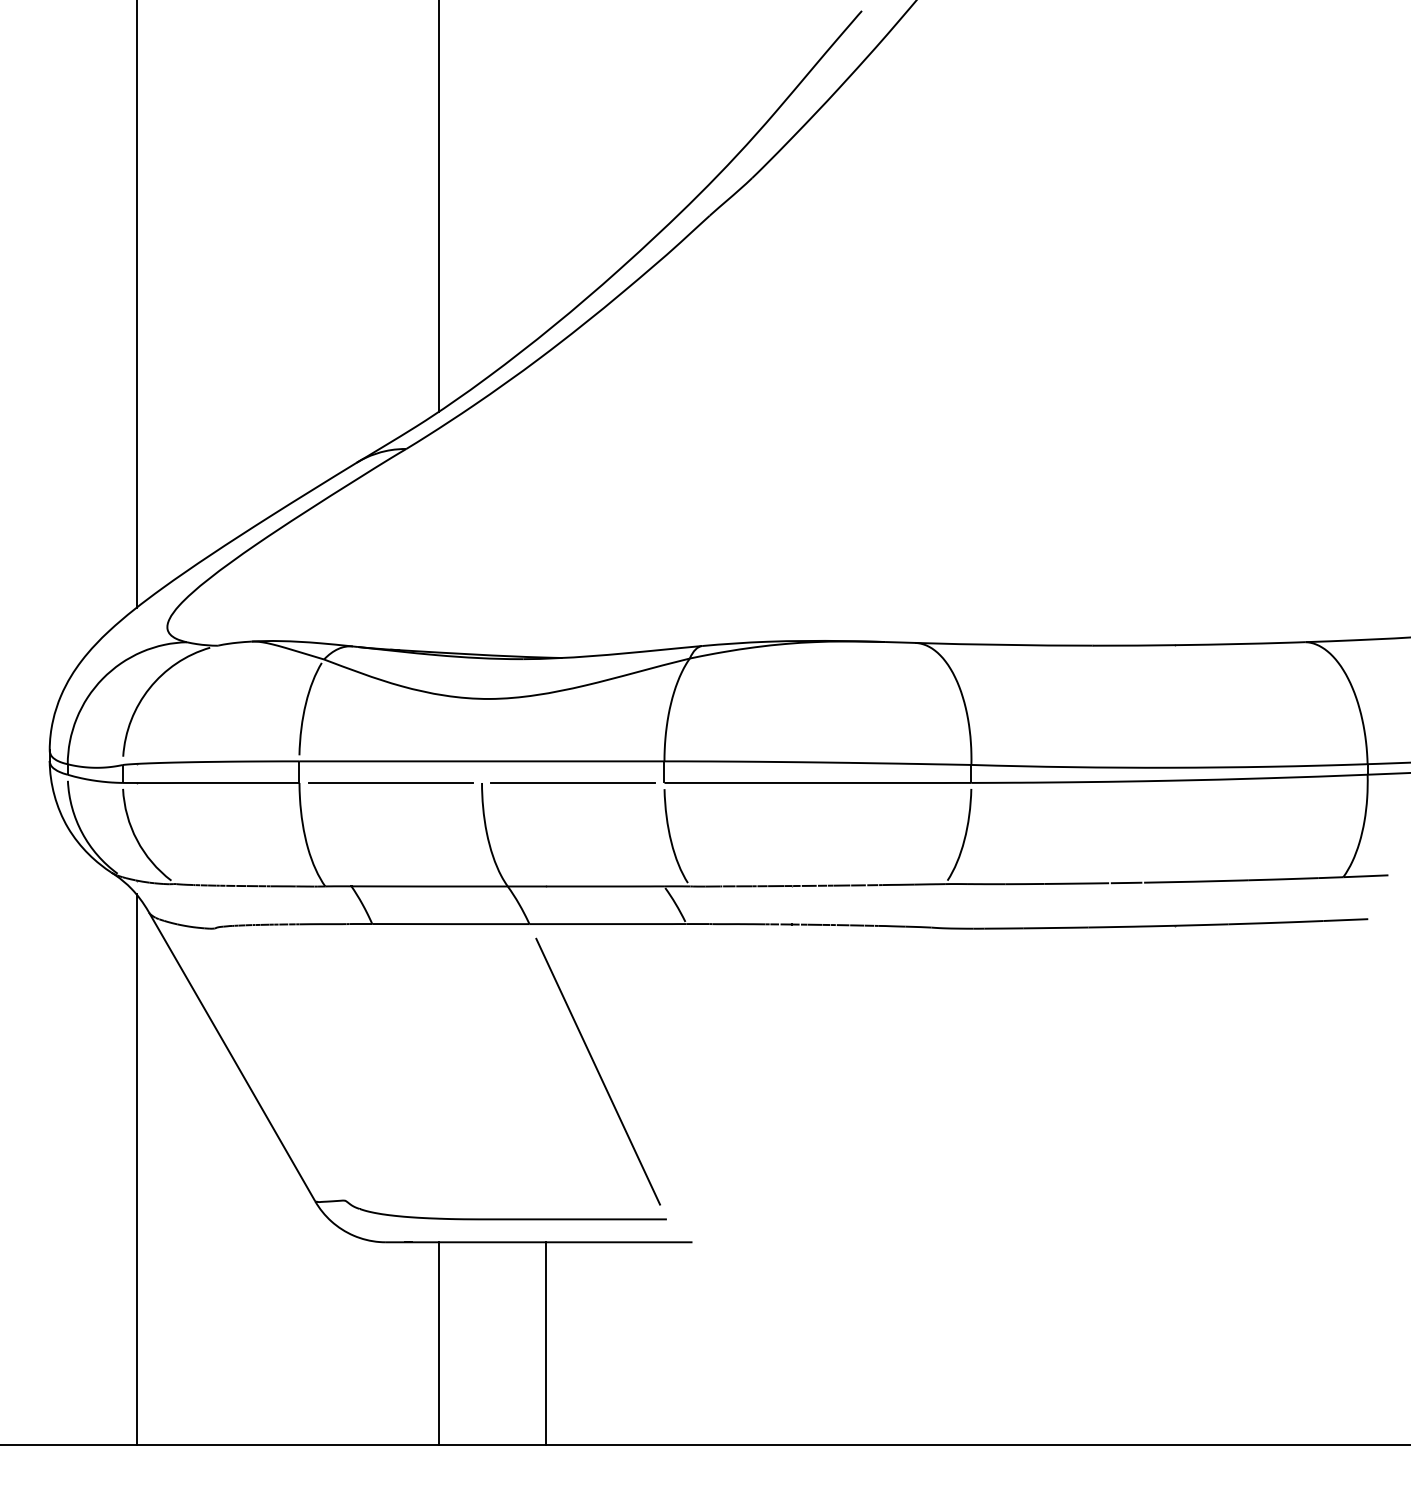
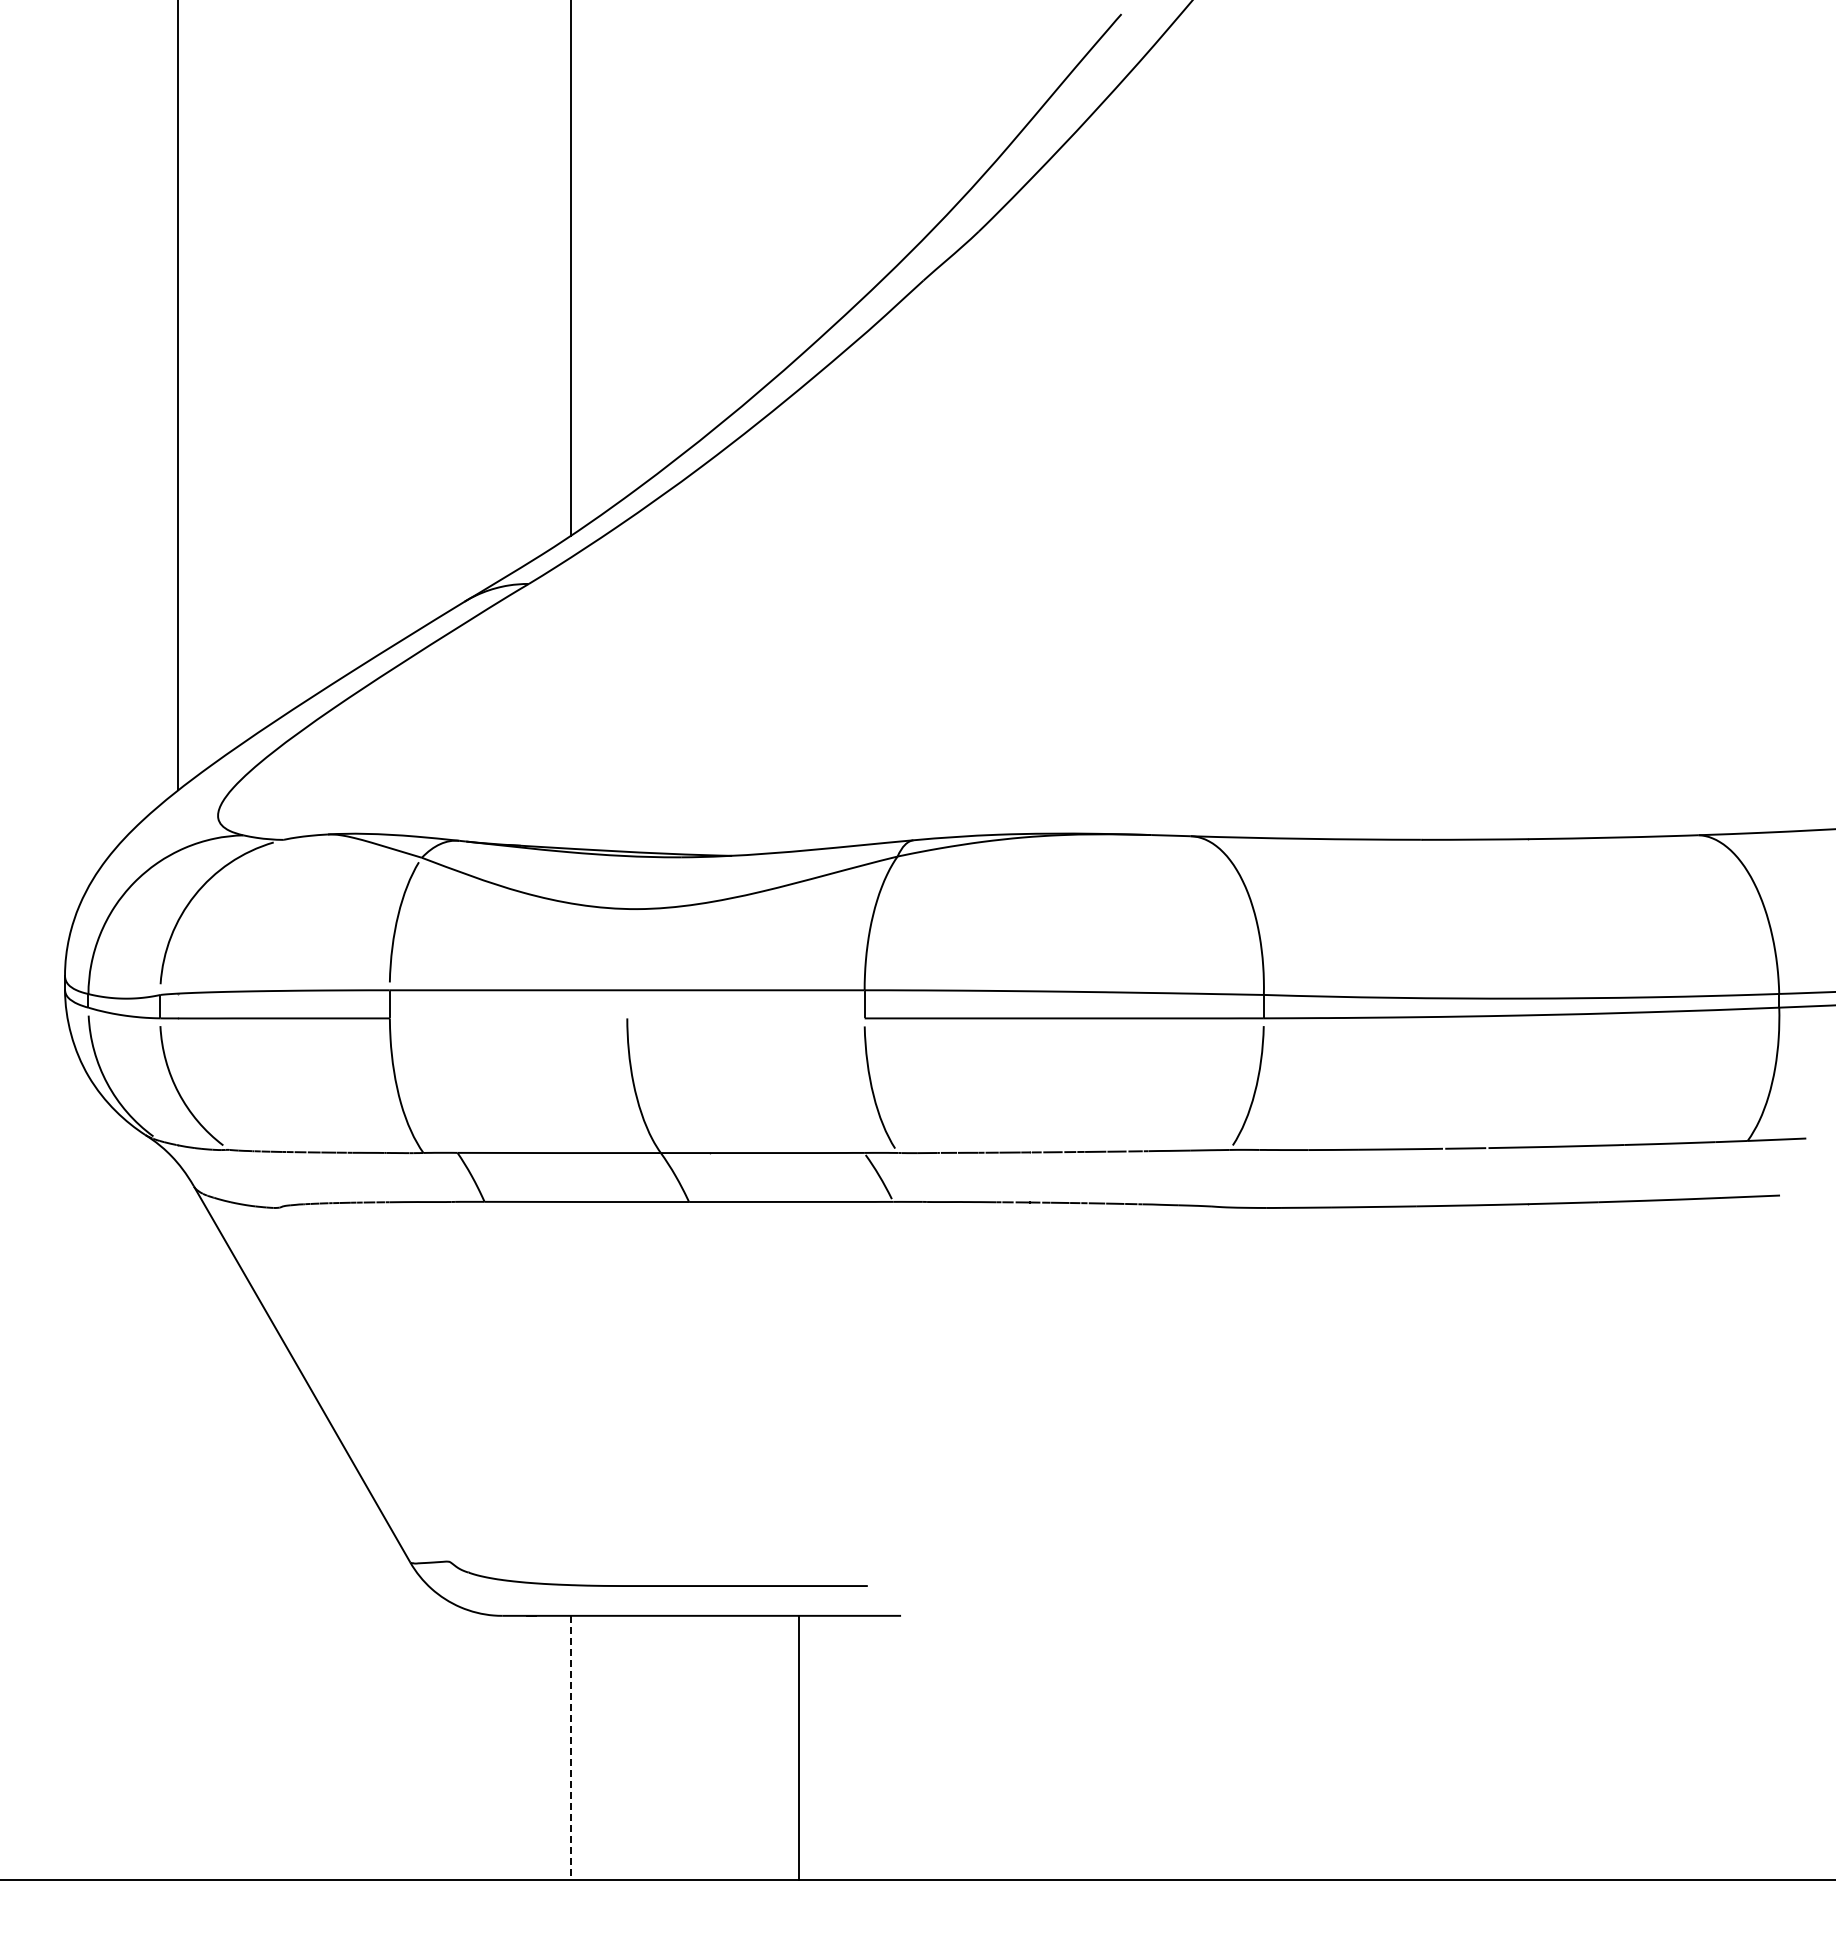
line: (390, 783) -> (508, 1018), removed
line: (572, 783) -> (745, 1018), removed
line: (597, 1071) -> (777, 1393), removed
line: (136, 1169) -> (178, 1521), removed
line: (545, 1343) -> (798, 1747), moved
line: (438, 1344) -> (570, 1748), solid -> dashed

